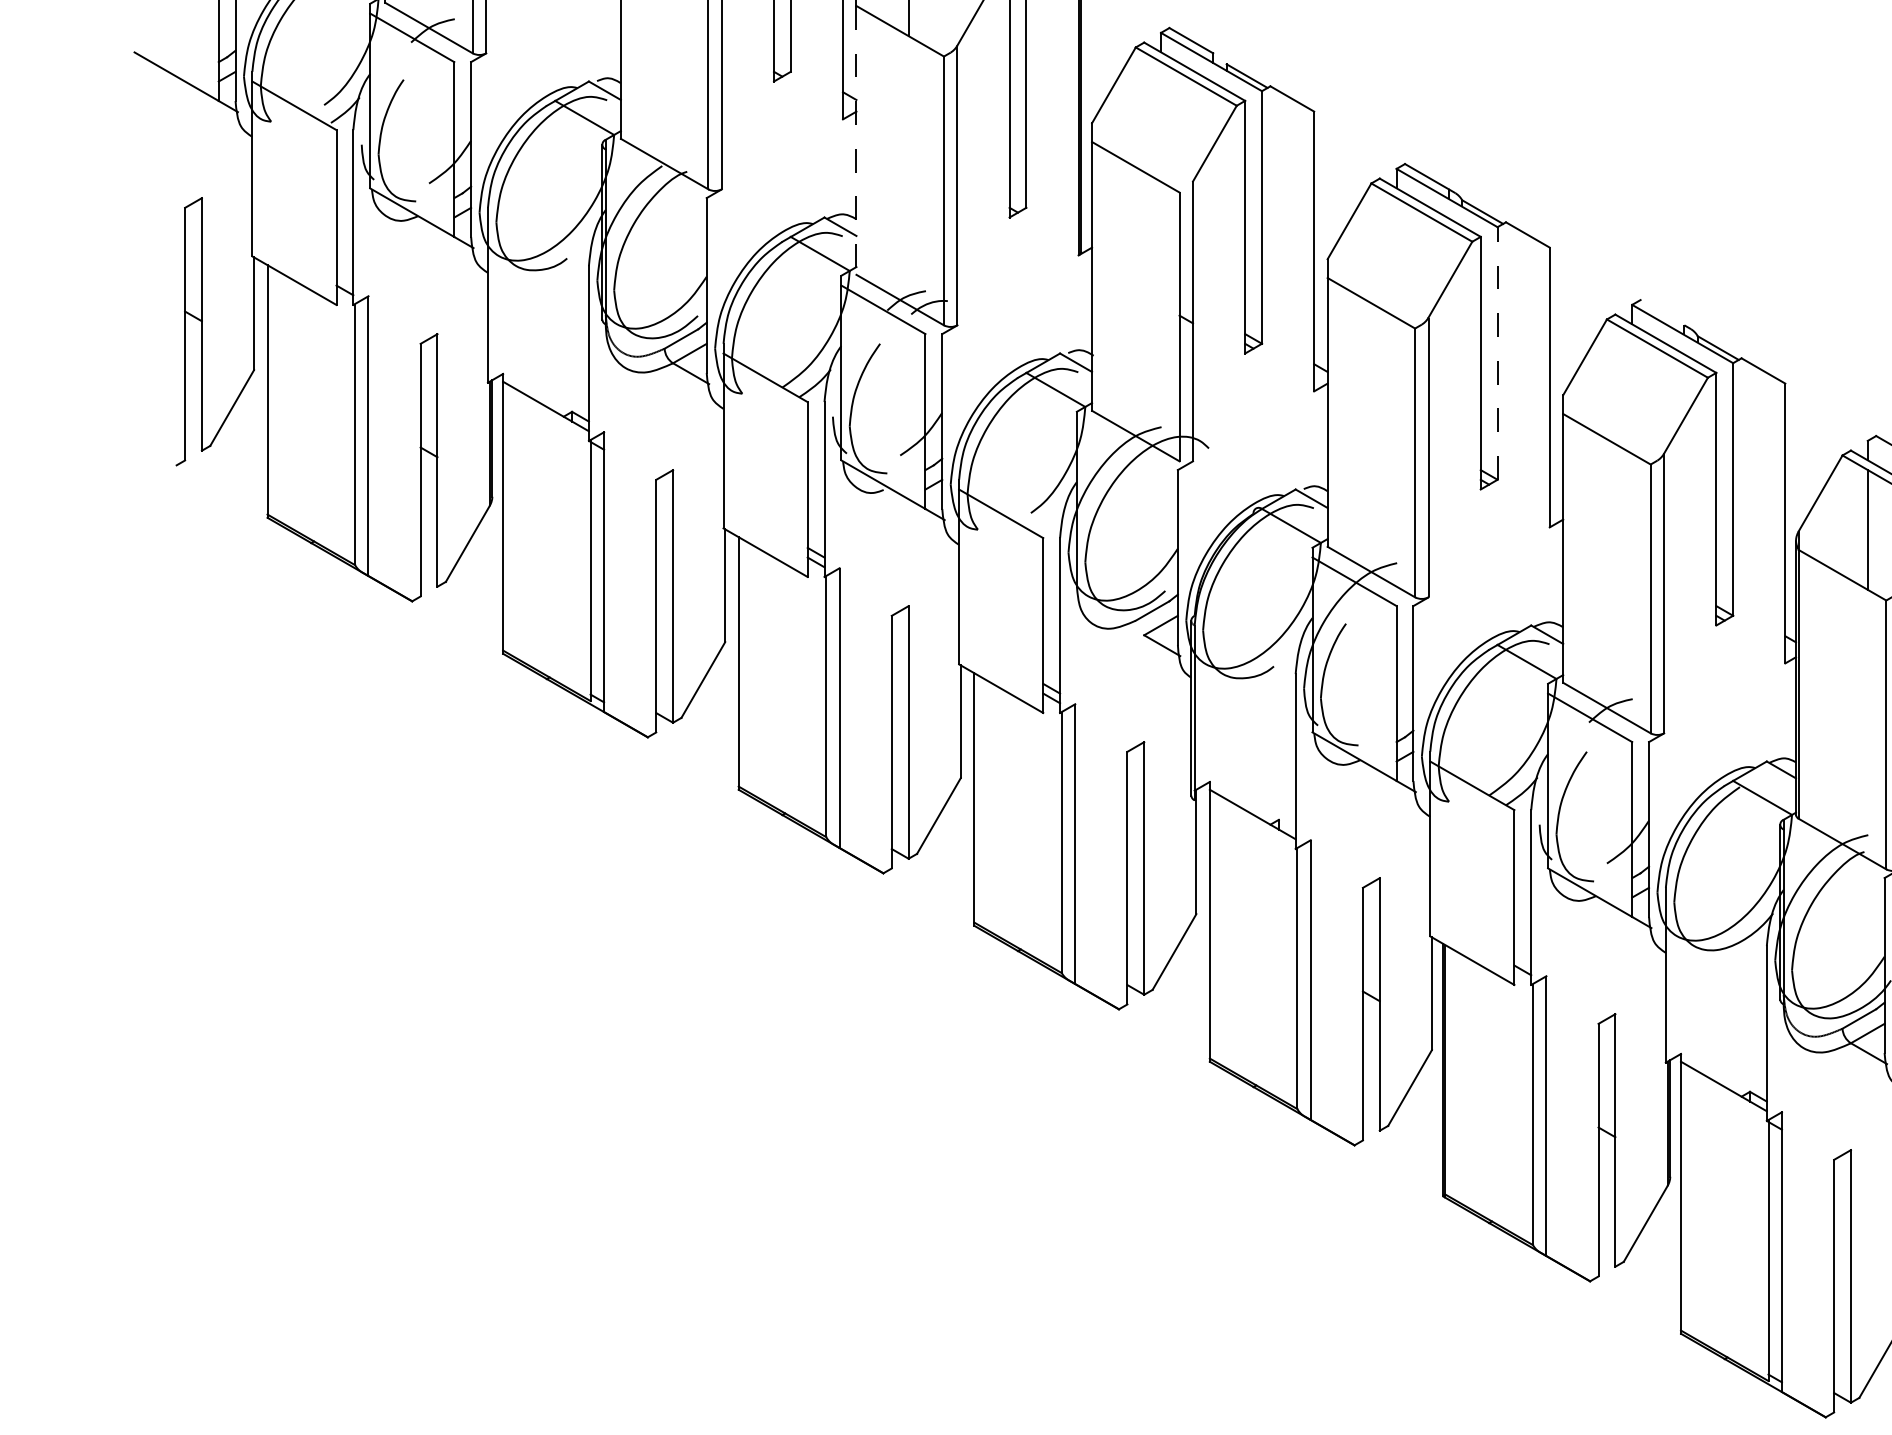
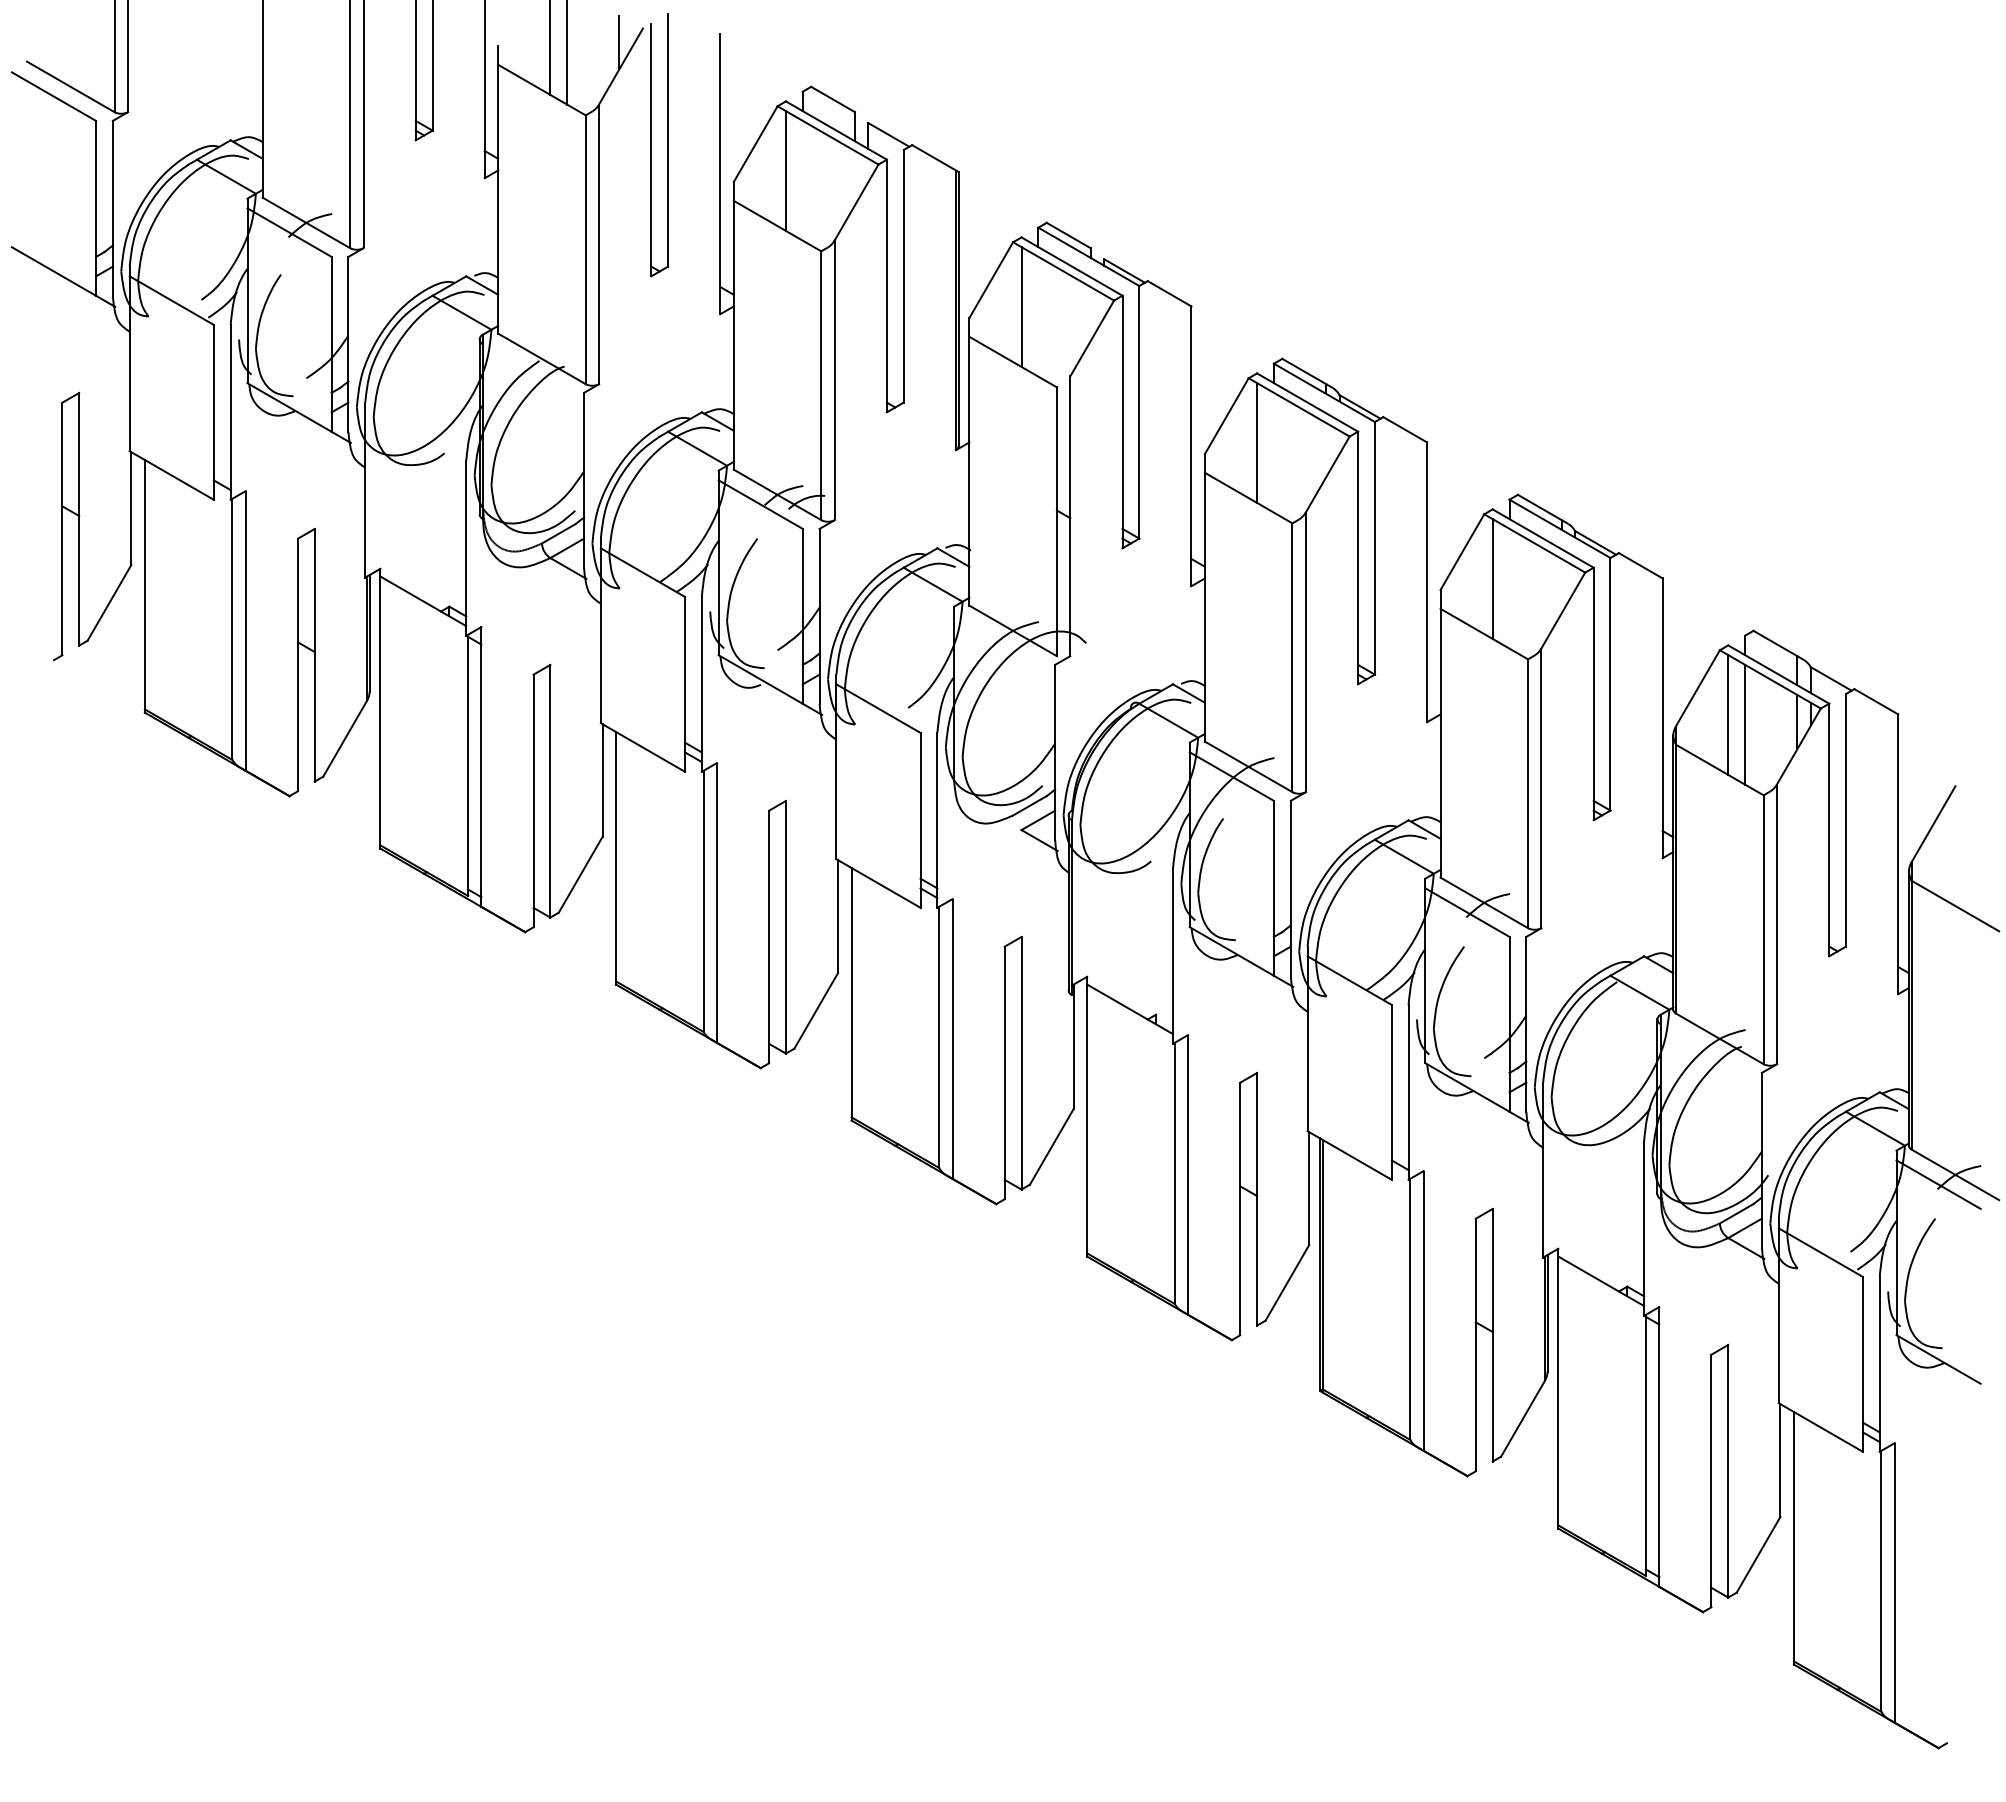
line: (1144, 111) -> (1021, 306), added
line: (856, 140) -> (733, 335), dashed -> solid
line: (1380, 247) -> (1257, 442), added
line: (1662, 312) -> (1539, 507), added
line: (1497, 352) -> (1374, 547), dashed -> solid
line: (1615, 383) -> (1492, 578), added
line: (1851, 519) -> (1728, 714), added

